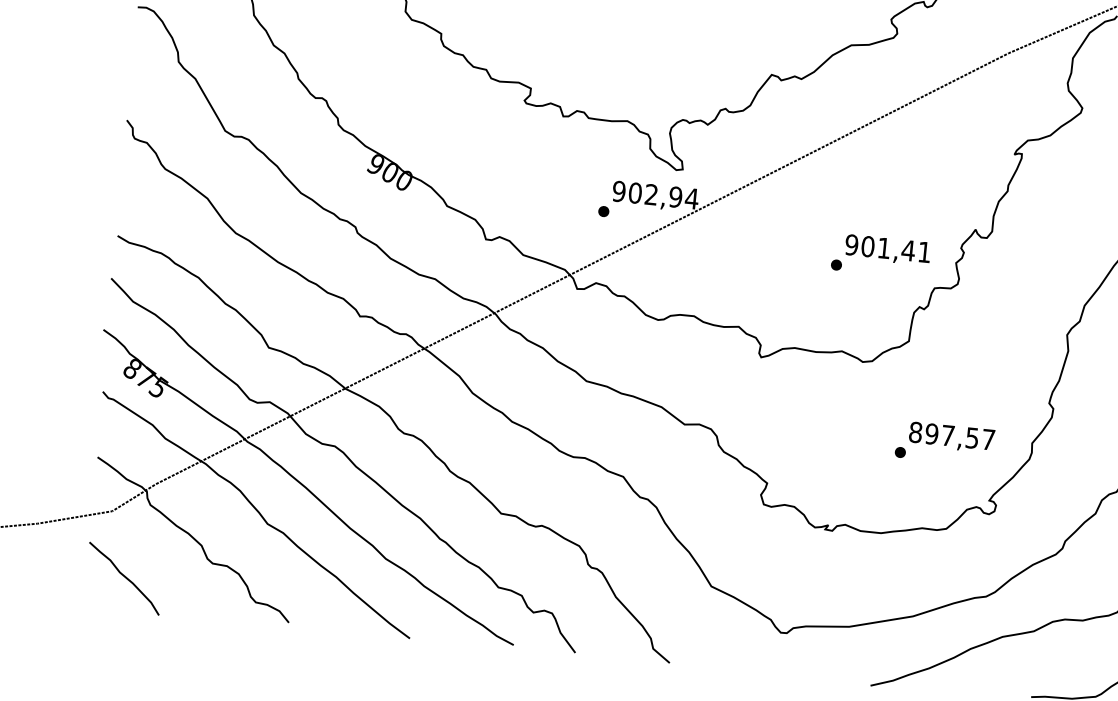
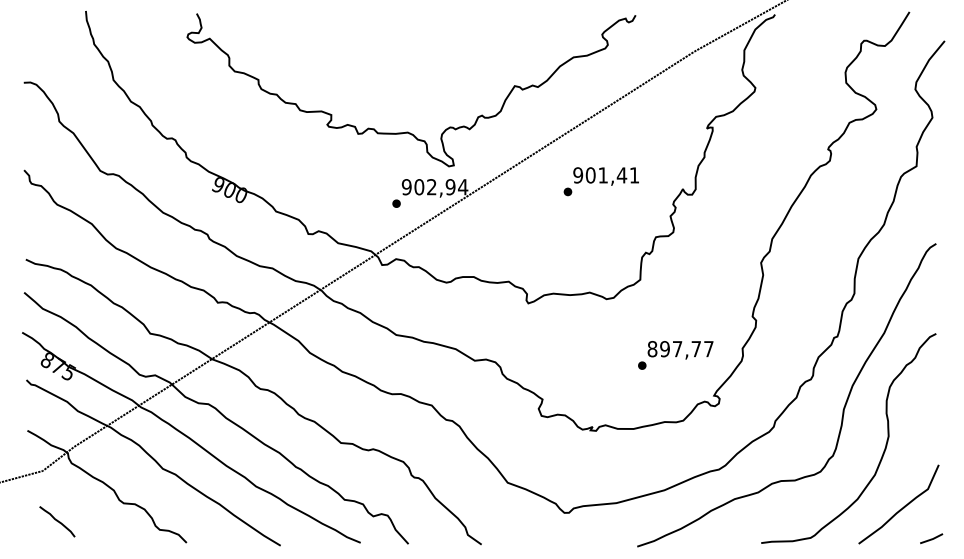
text: (879, 255) -> (600, 181), moved
text: (971, 438) -> (695, 349), 897,57 -> 897,77
part: (124, 578) -> (57, 521), size x0.6

